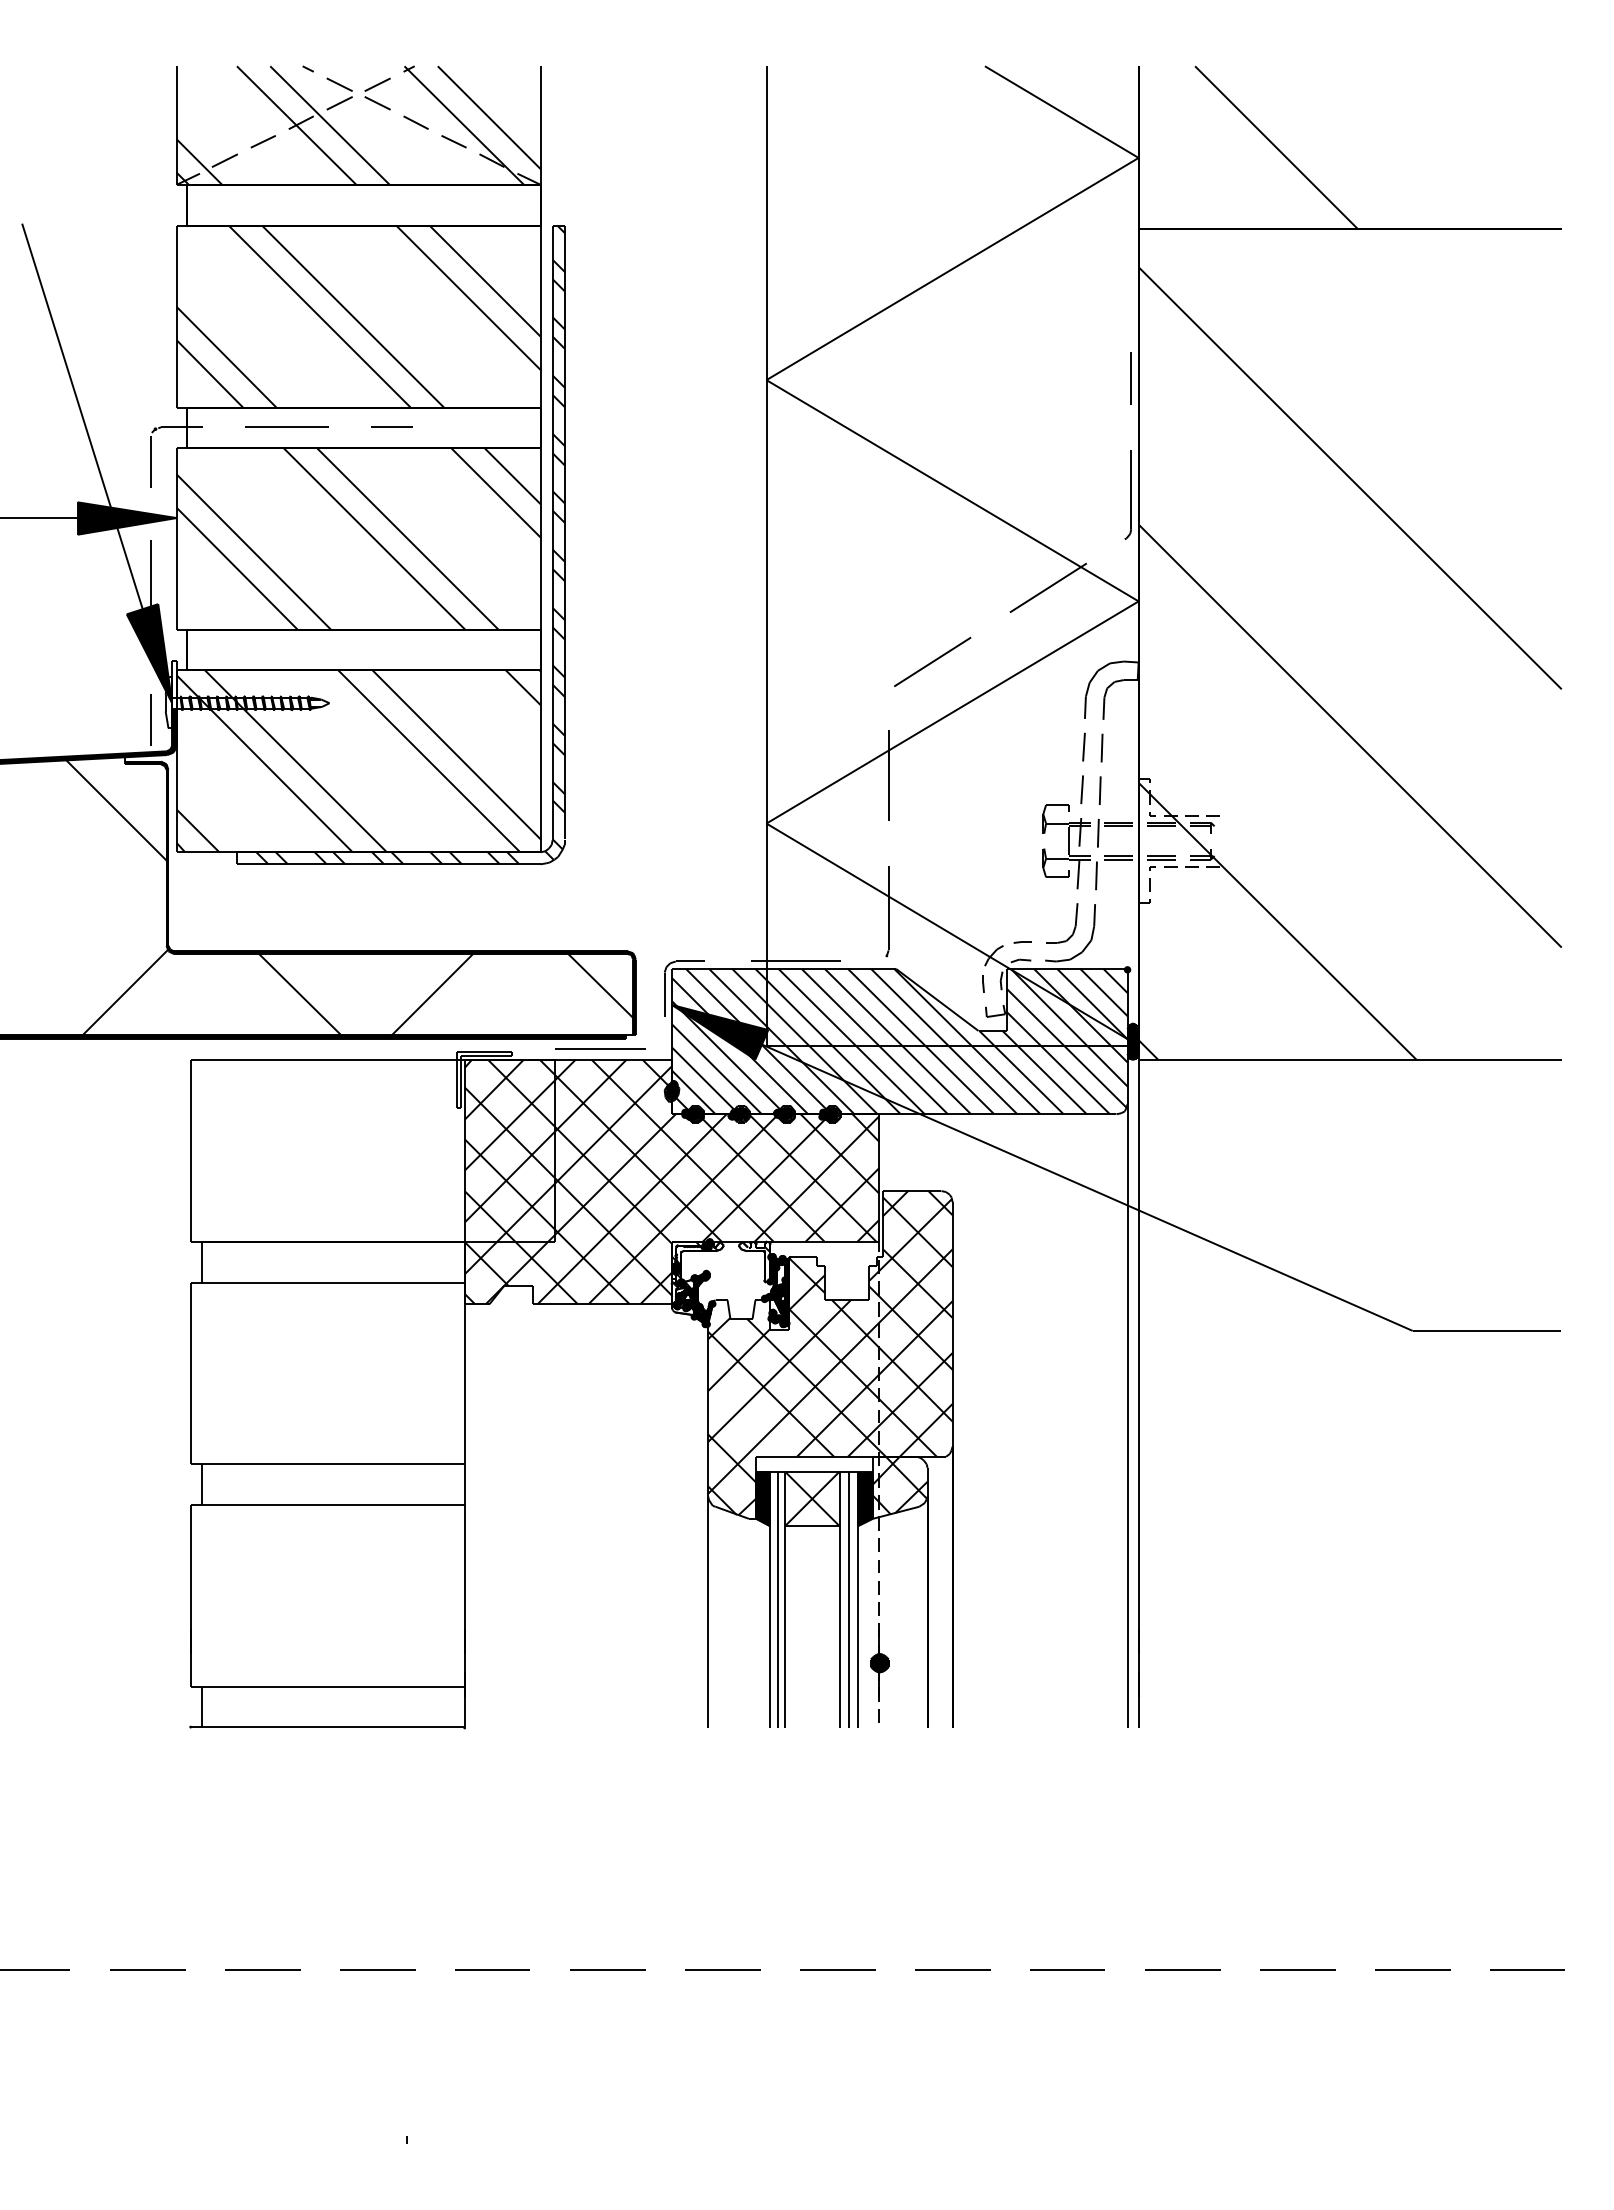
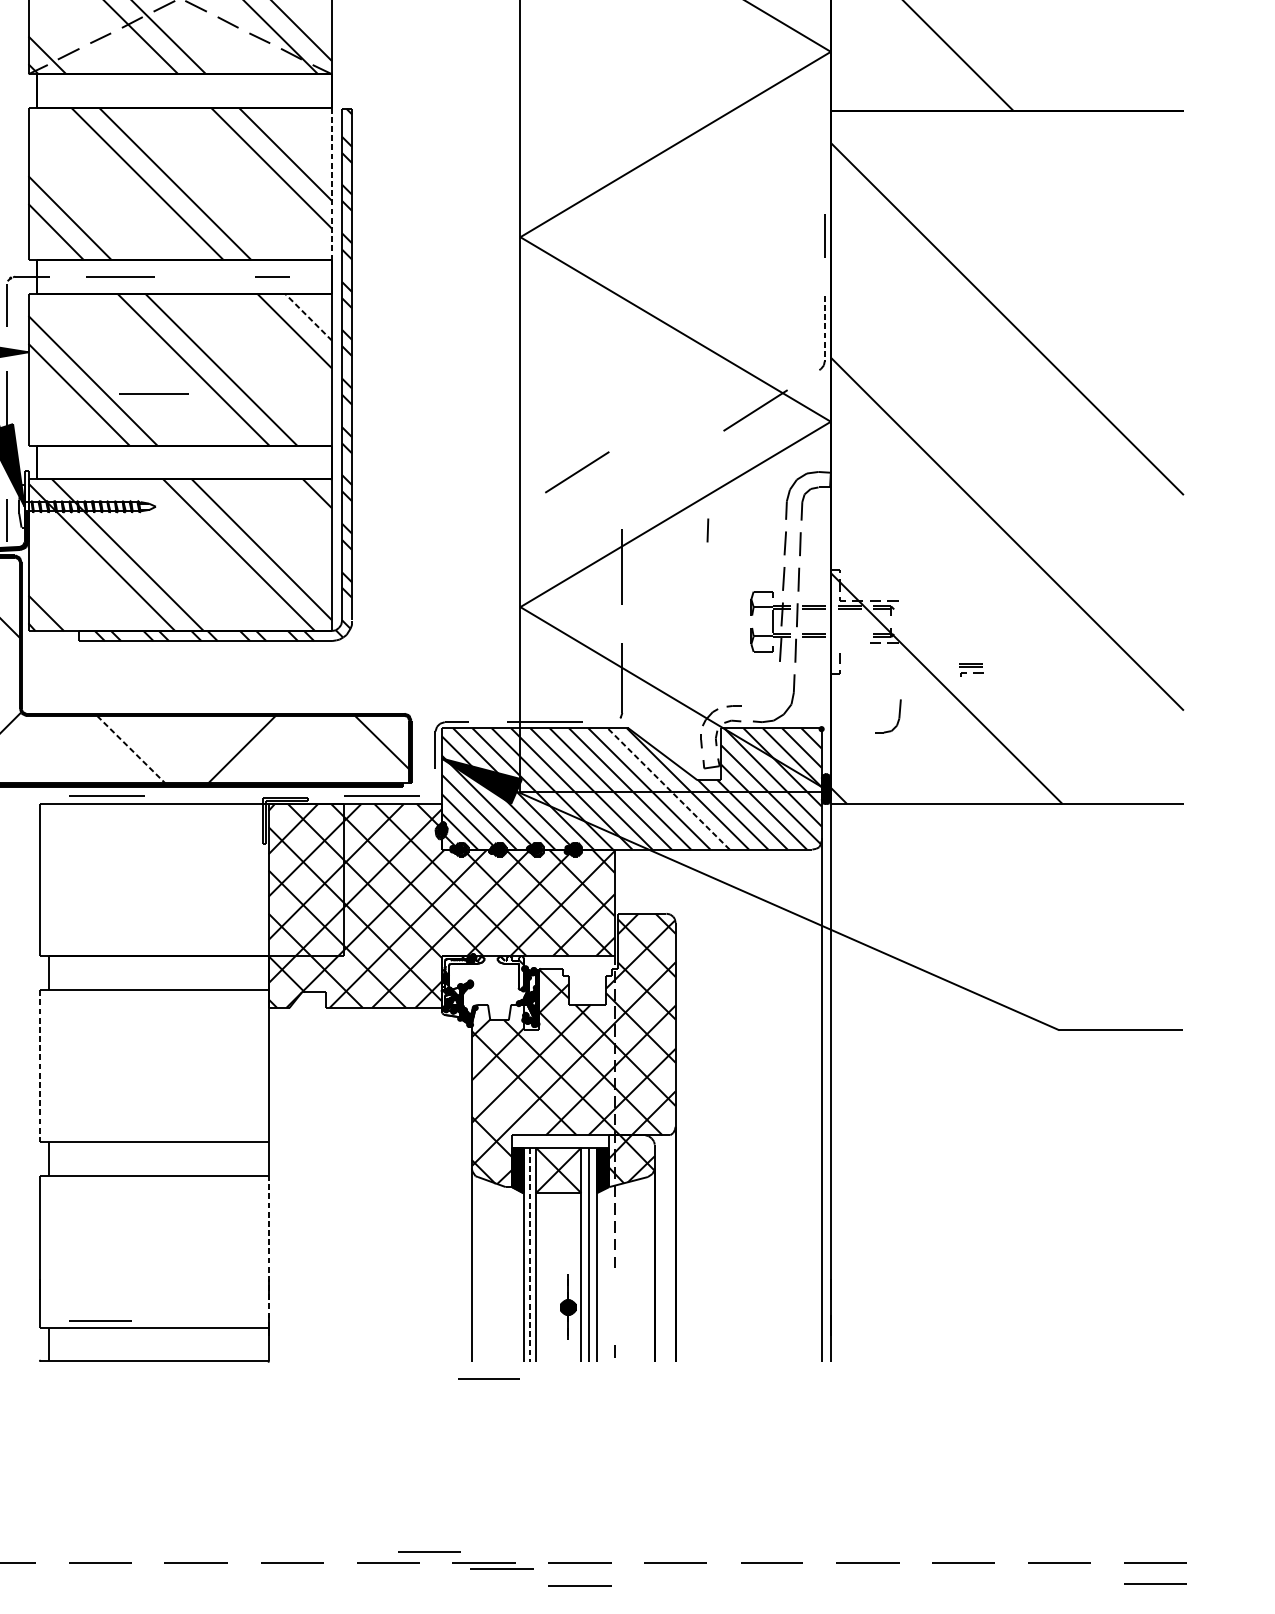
line: (540, 316) -> (331, 184), solid -> dashed
line: (391, 426) -> (271, 275), moved
line: (512, 475) -> (308, 316), solid -> dashed
line: (1131, 490) -> (824, 329), solid -> dashed
line: (326, 567) -> (153, 393), added
line: (932, 661) -> (577, 471), moved
line: (990, 731) -> (707, 530), added
part: (1162, 862) -> (971, 669), moved
part: (1074, 925) -> (898, 718), moved
line: (300, 994) -> (131, 749), solid -> dashed
line: (943, 1041) -> (668, 788), solid -> dashed
line: (270, 1048) -> (106, 794), added
line: (190, 1373) -> (39, 1065), solid -> dashed
line: (464, 1595) -> (268, 1251), solid -> dashed
line: (777, 1600) -> (529, 1255), solid -> dashed
part: (879, 1662) -> (567, 1306), moved
line: (262, 1679) -> (100, 1321), added
line: (728, 1748) -> (488, 1378), added
line: (657, 1955) -> (429, 1551), added
line: (743, 1976) -> (501, 1568), added
line: (1527, 1994) -> (1155, 1583), added
line: (837, 1996) -> (579, 1585), added

